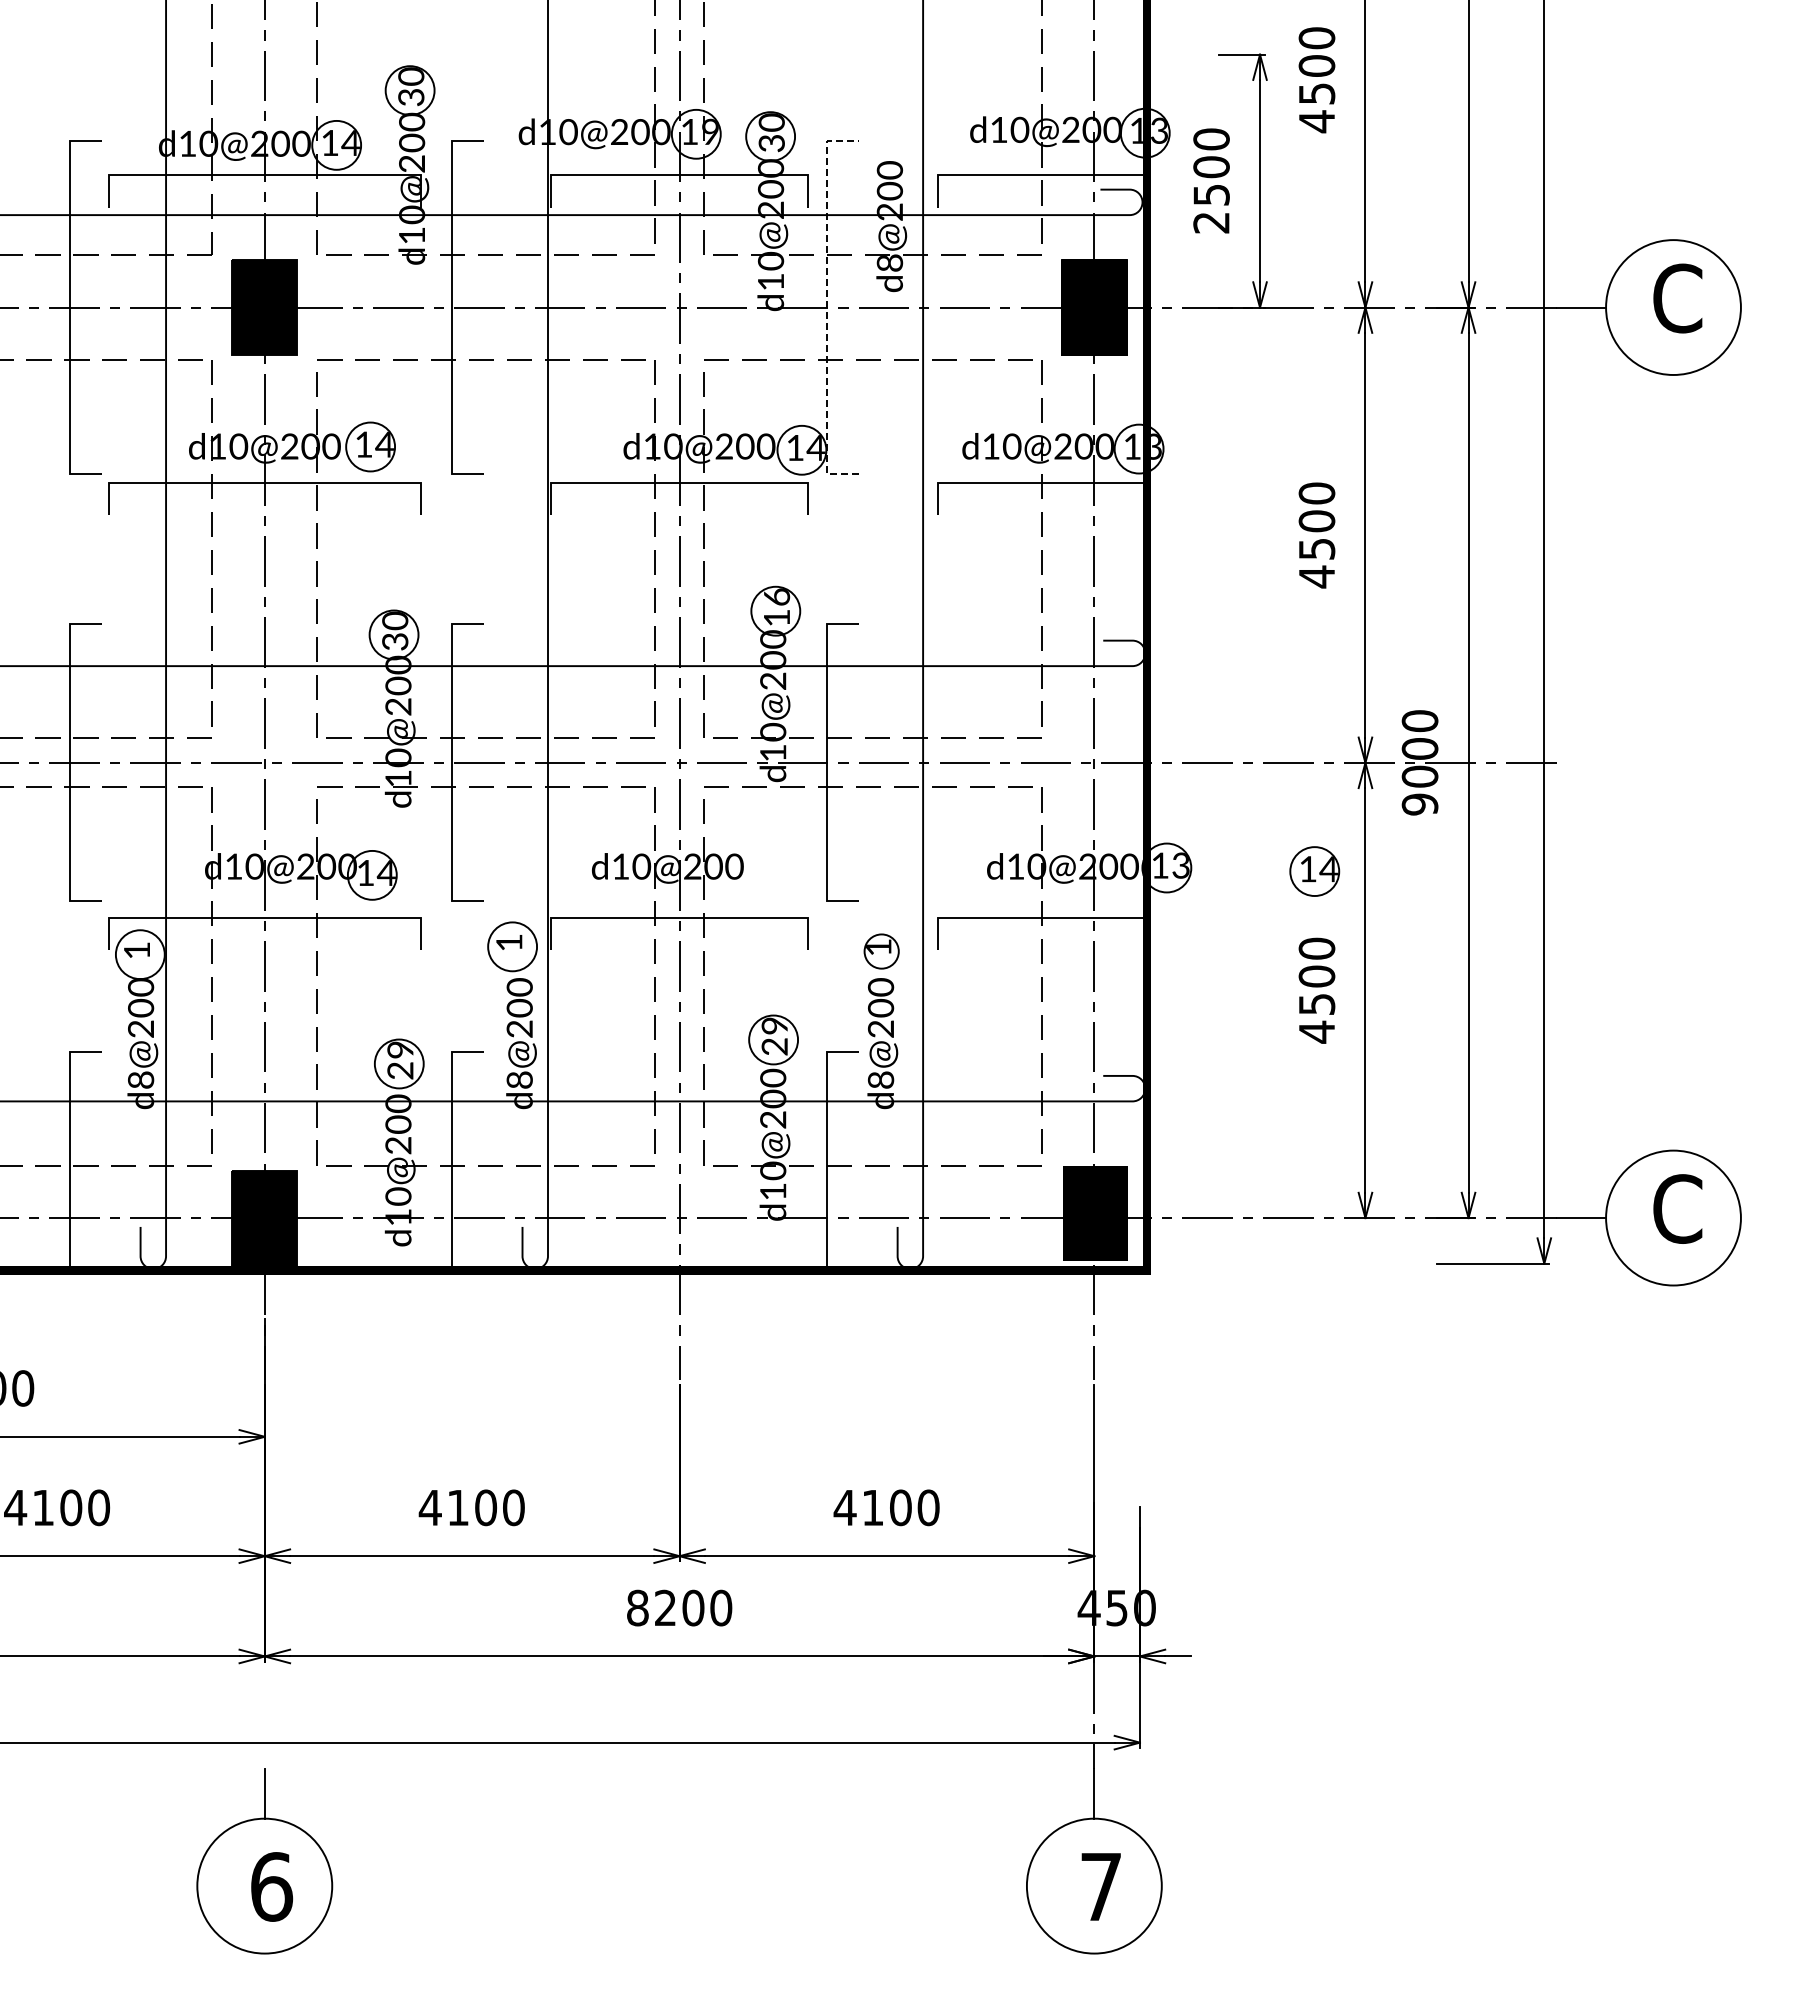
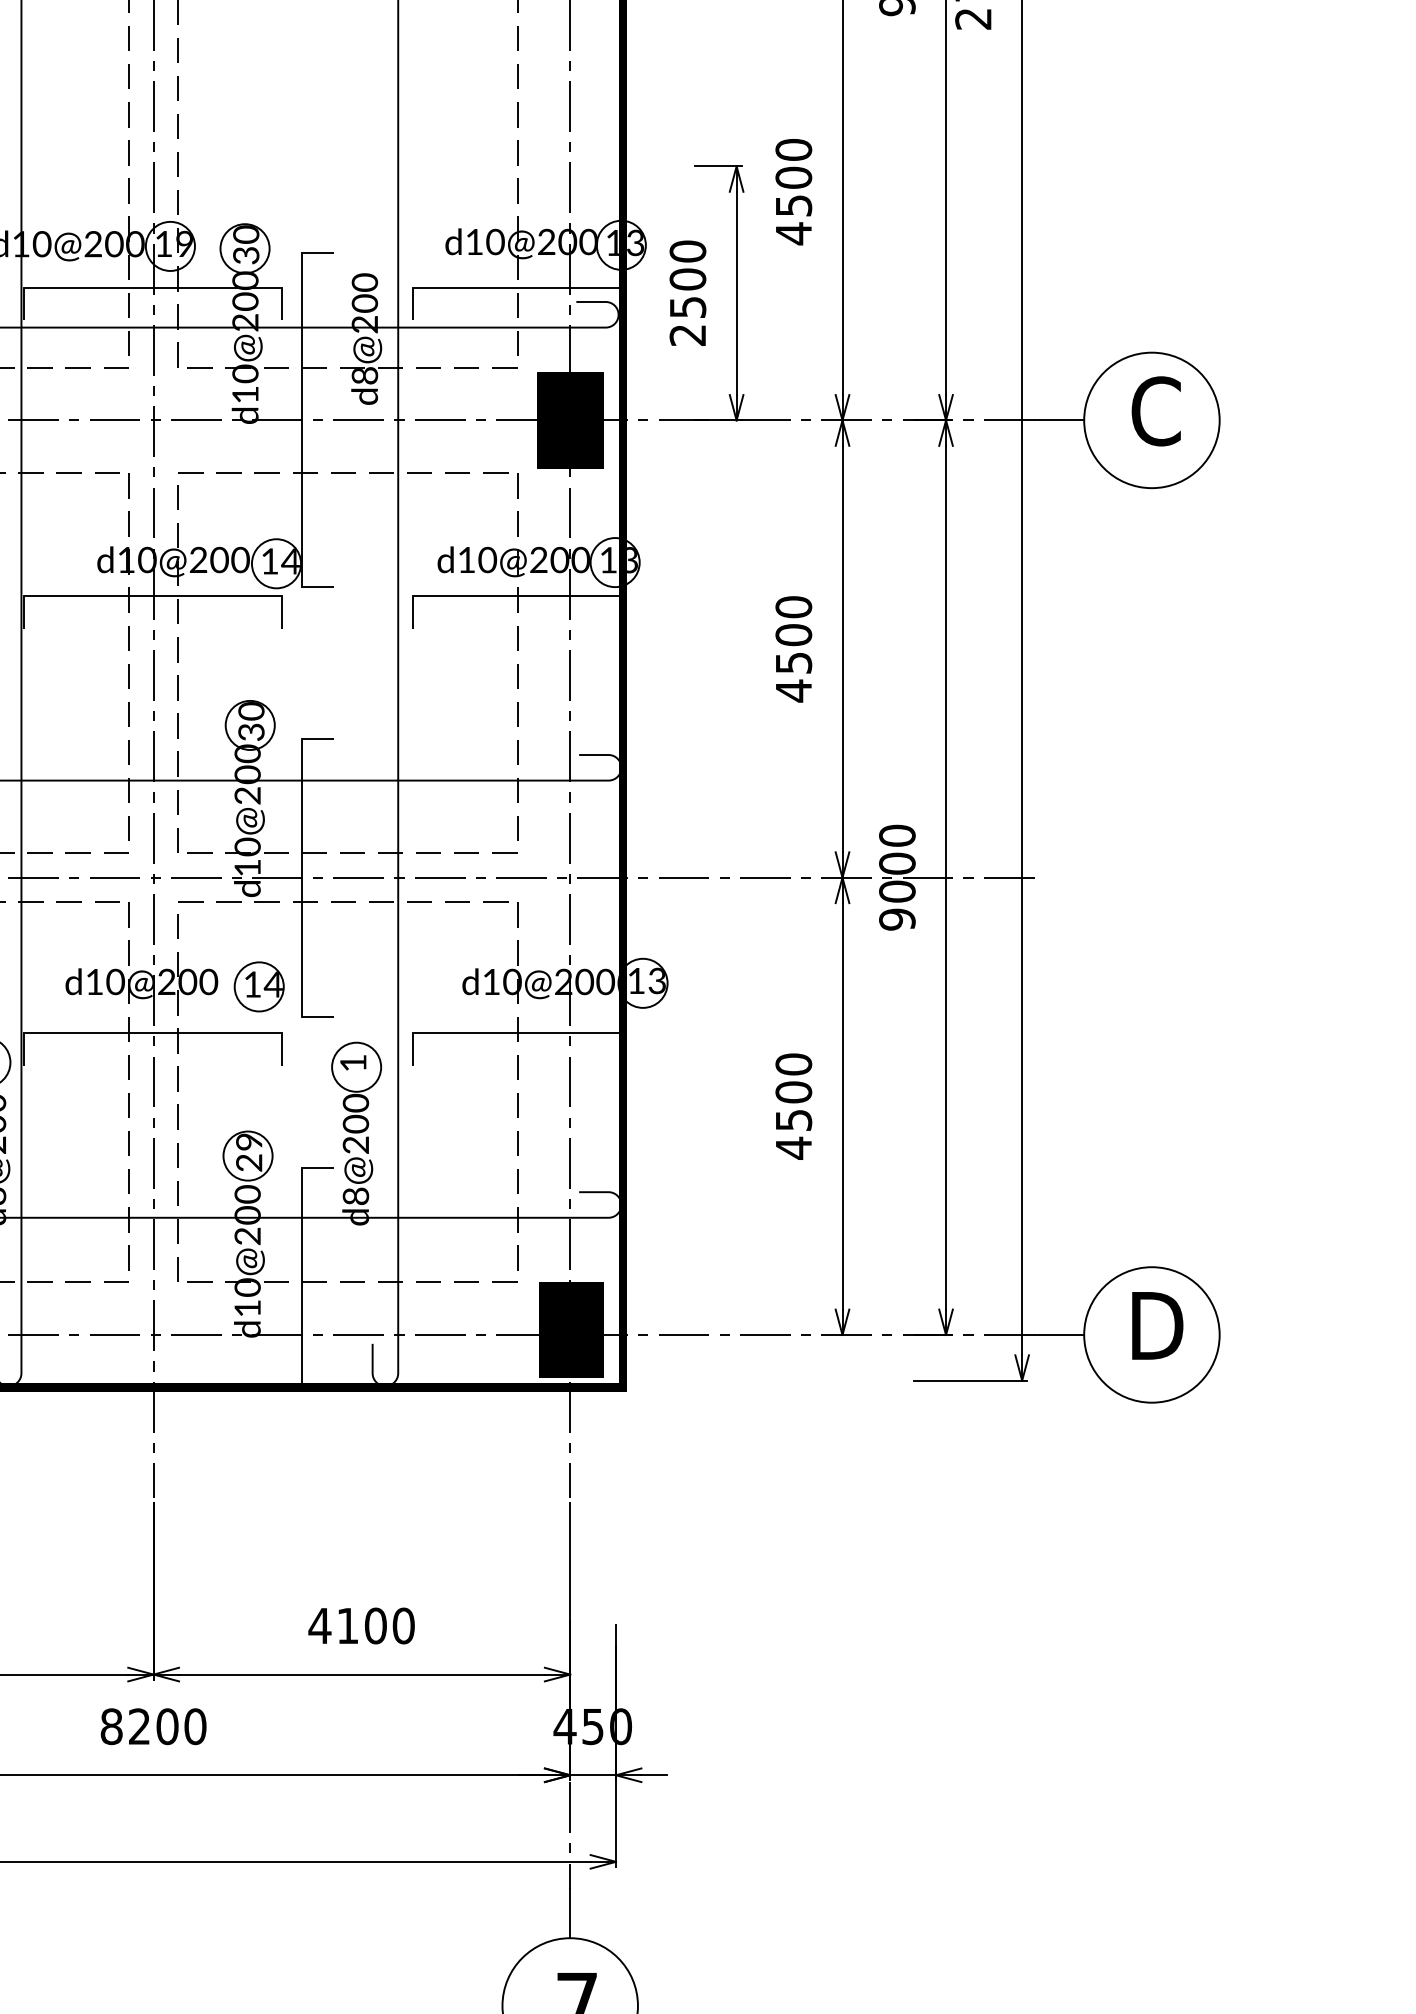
line: (827, 307) -> (302, 420), dashed -> solid
text: (776, 607) -> (250, 721), 16 -> 30
part: (1314, 871) -> (259, 986), moved
circle: (881, 951) -> (356, 1067), size x1.43
text: (1678, 1208) -> (1156, 1325), C -> D

